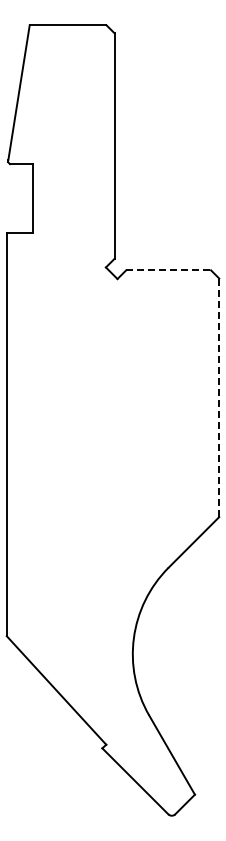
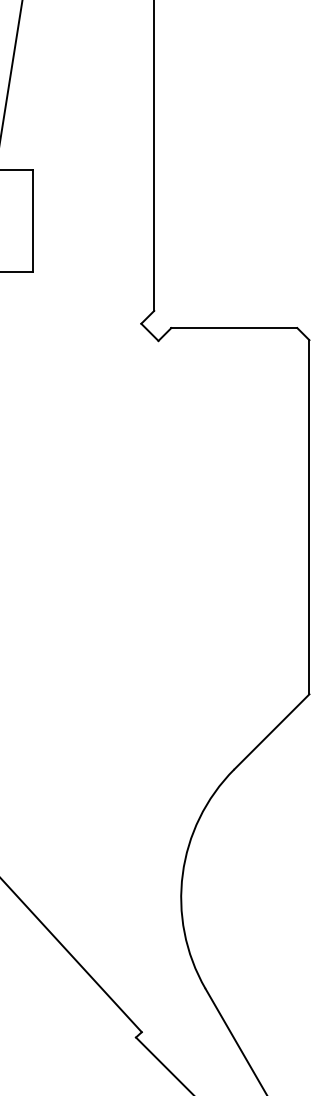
line: (169, 270) -> (235, 328), dashed -> solid
line: (219, 398) -> (309, 518), dashed -> solid

